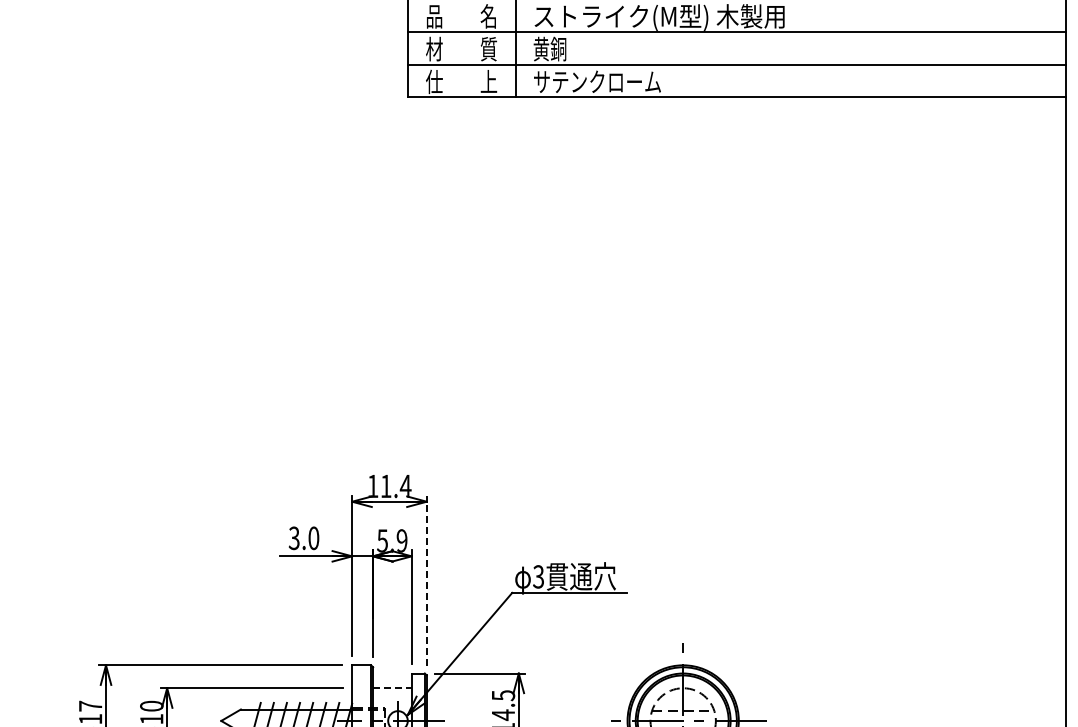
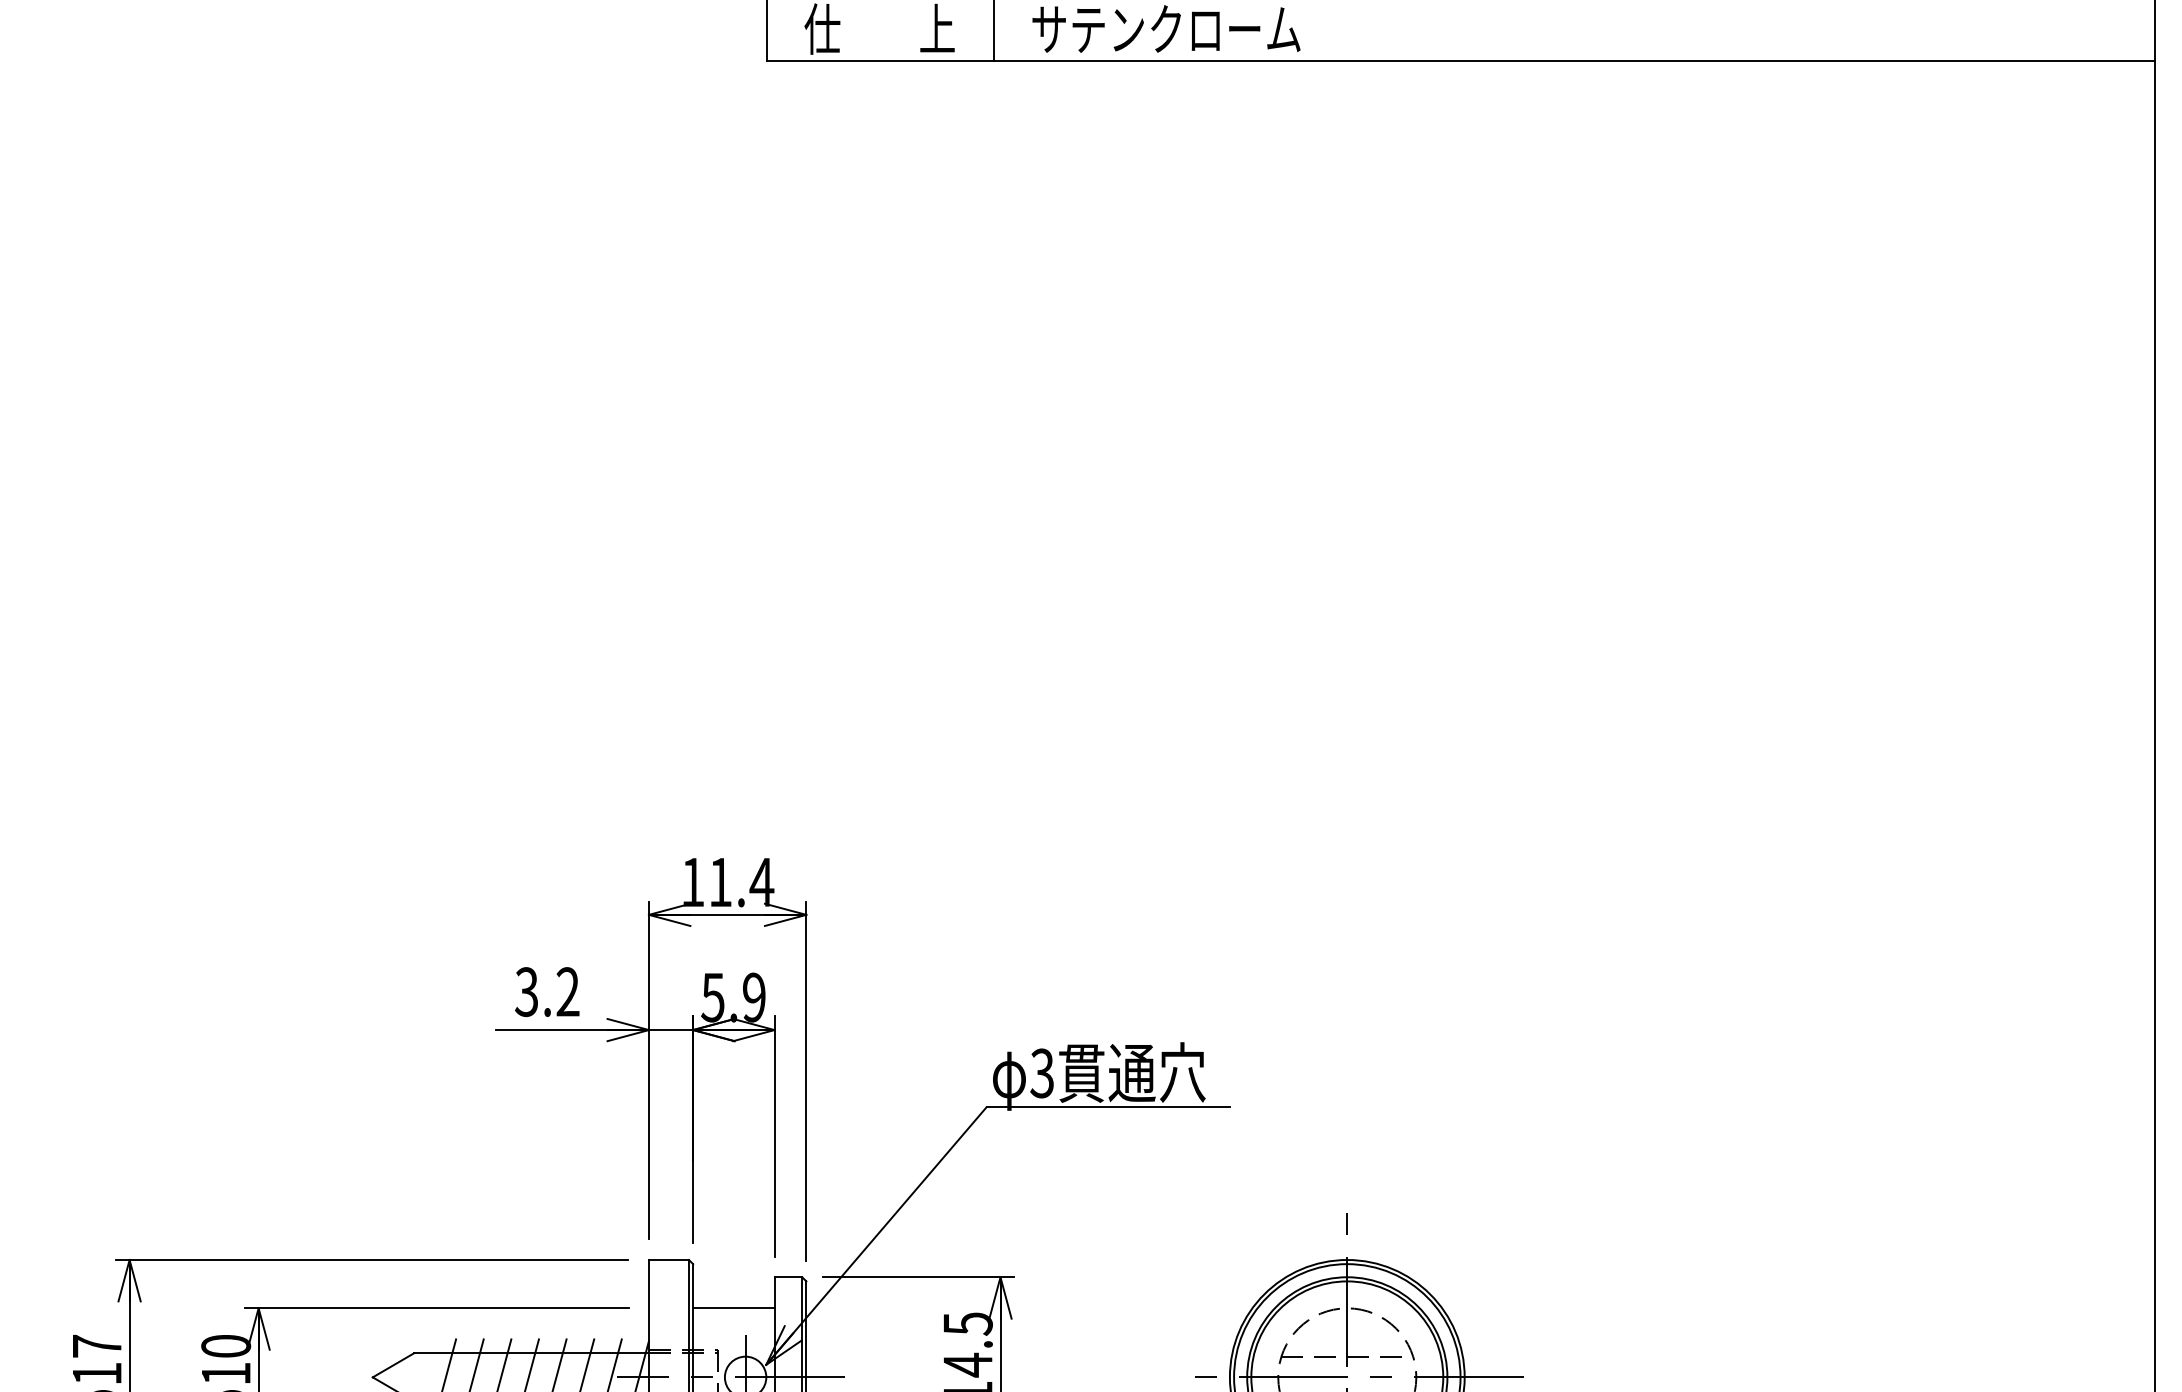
text: (313, 538) -> (567, 992), 3.0 -> 3.2
line: (426, 580) -> (805, 1081), dashed -> solid
line: (392, 688) -> (734, 1308), dashed -> solid

